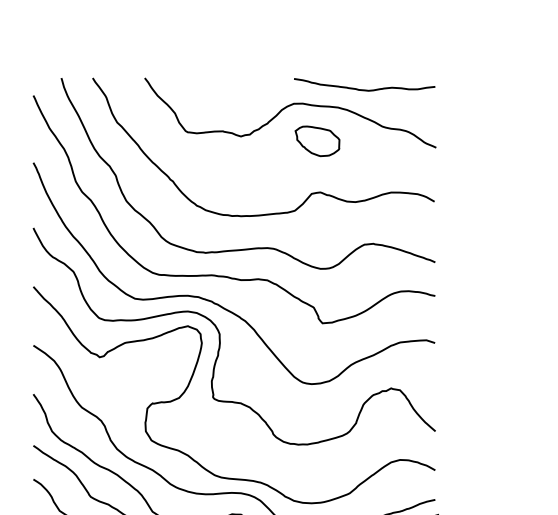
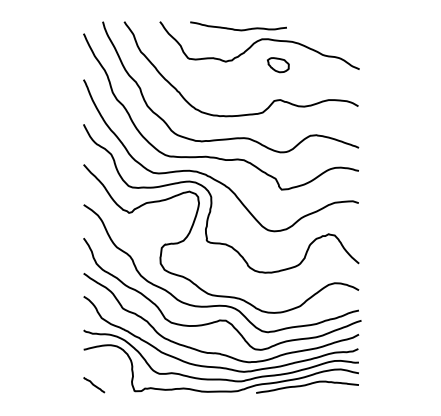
curve: (364, 89) -> (238, 29), moved
part: (317, 142) -> (278, 65), size x0.7

